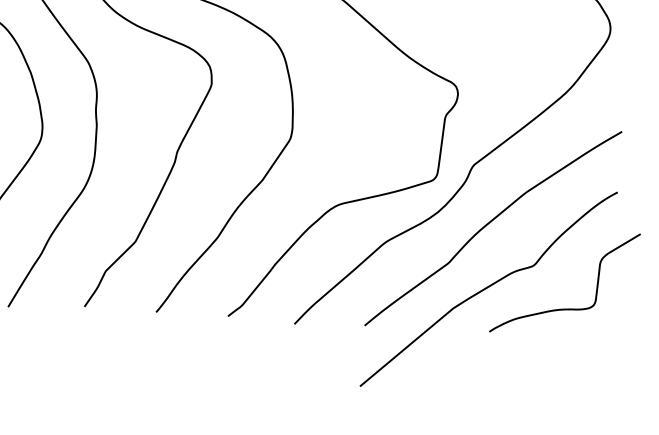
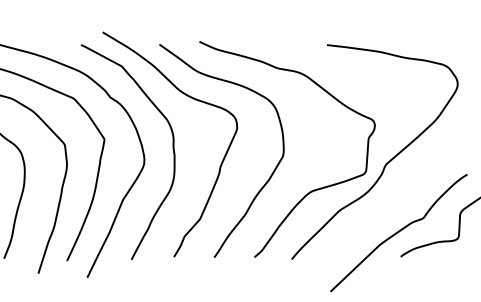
curve: (488, 225) -> (396, 197), removed

